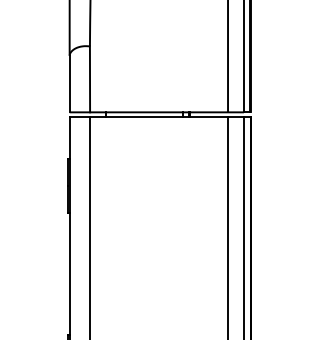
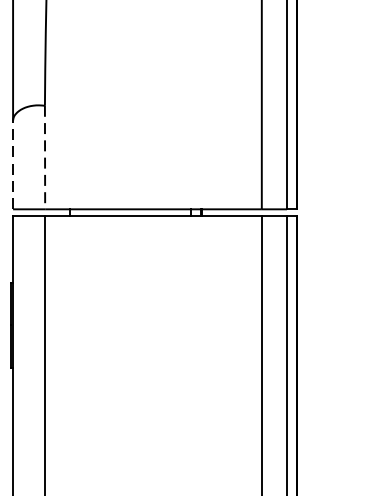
line: (90, 79) -> (45, 157), solid -> dashed
line: (69, 83) -> (12, 164), solid -> dashed

